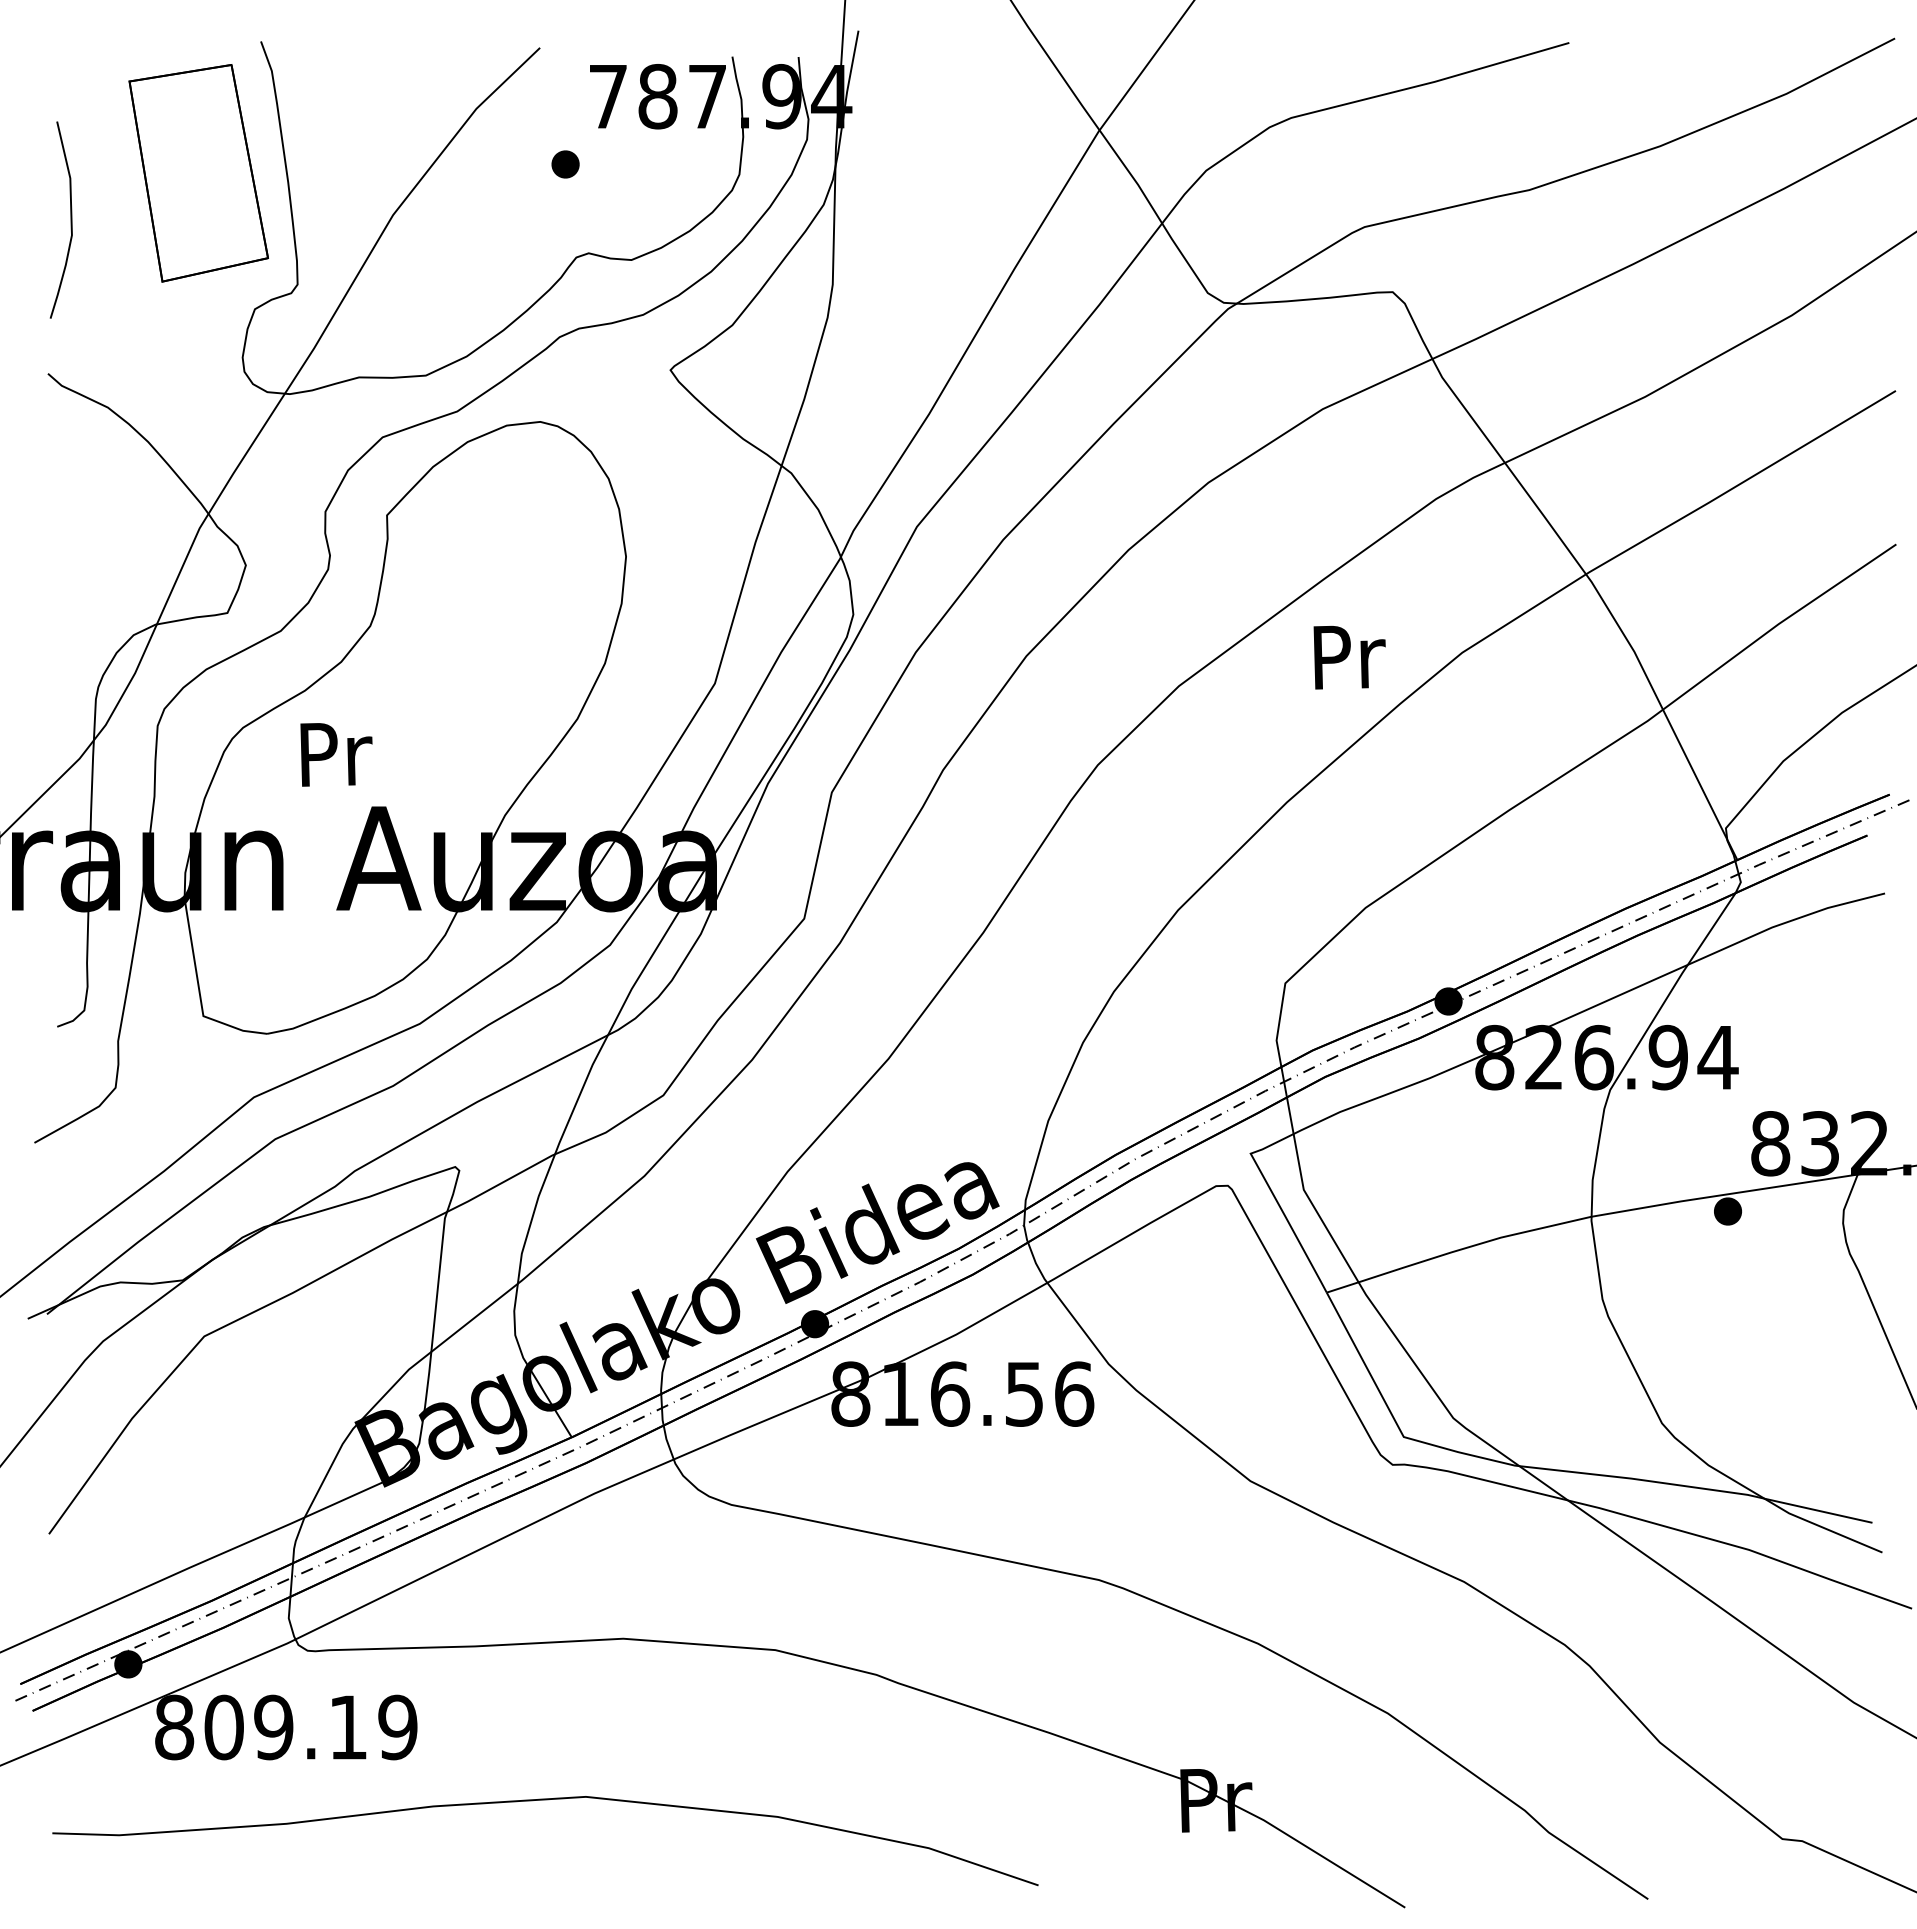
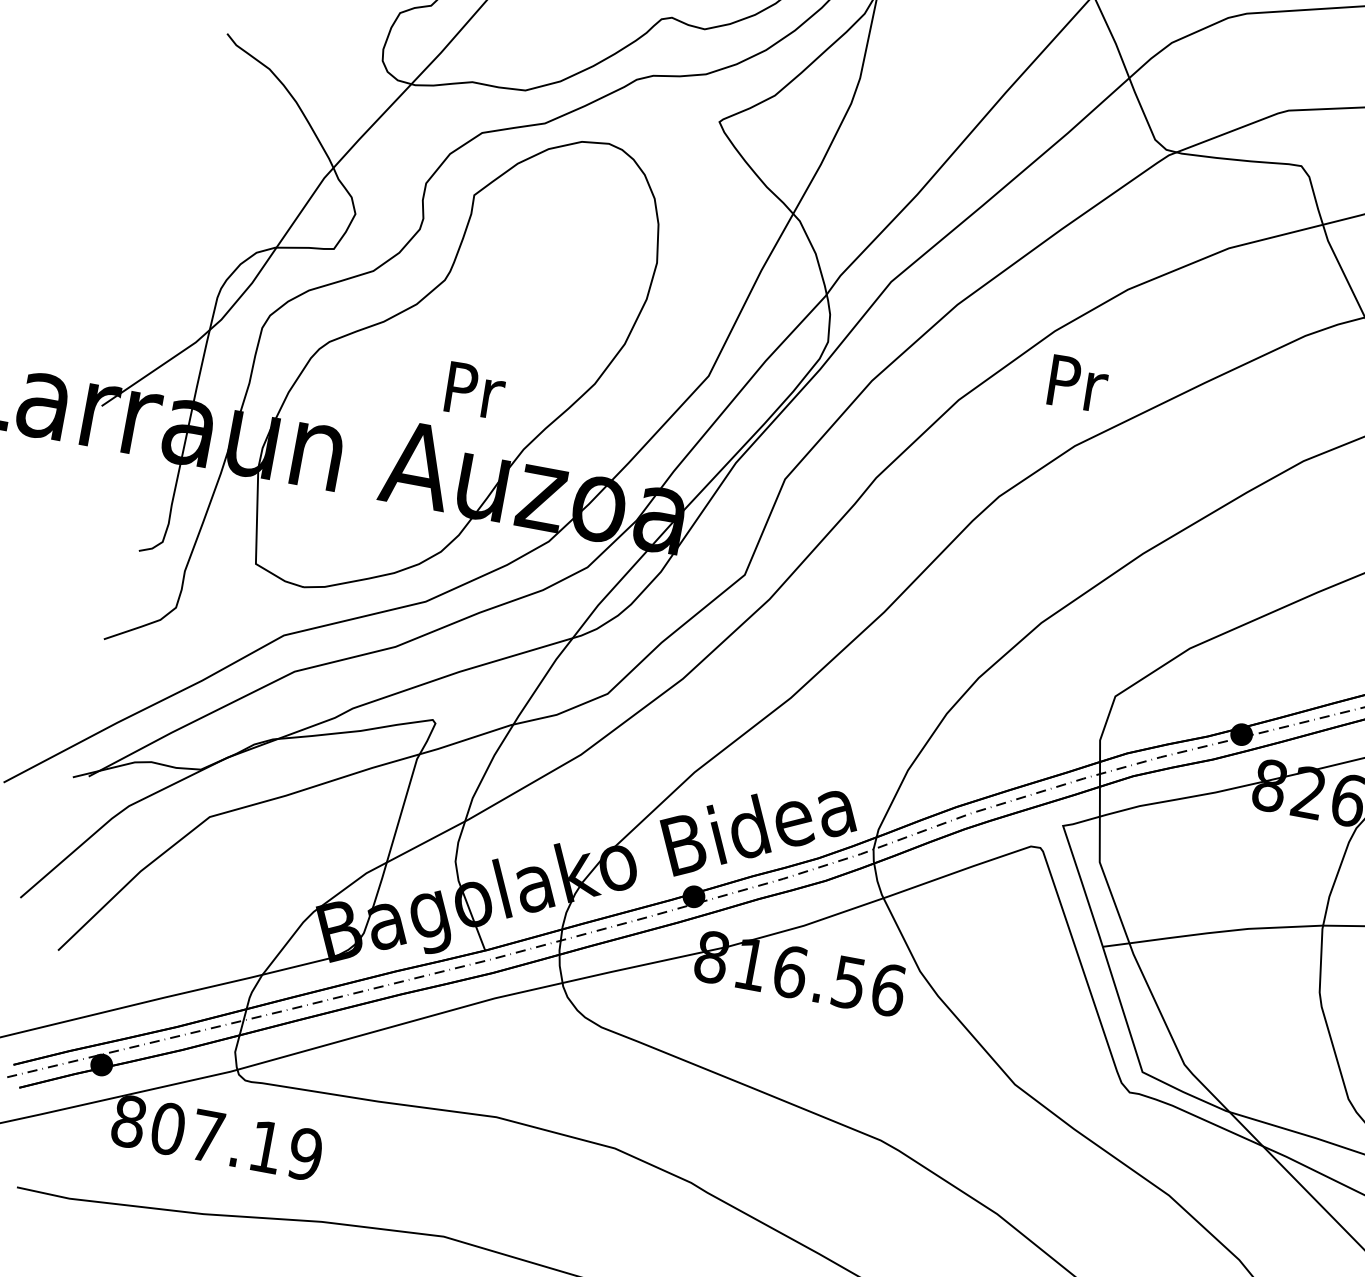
text: (1349, 657) -> (1077, 384), moved
text: (336, 754) -> (475, 390), moved
text: (273, 1727) -> (207, 1136), 809.19 -> 807.19

